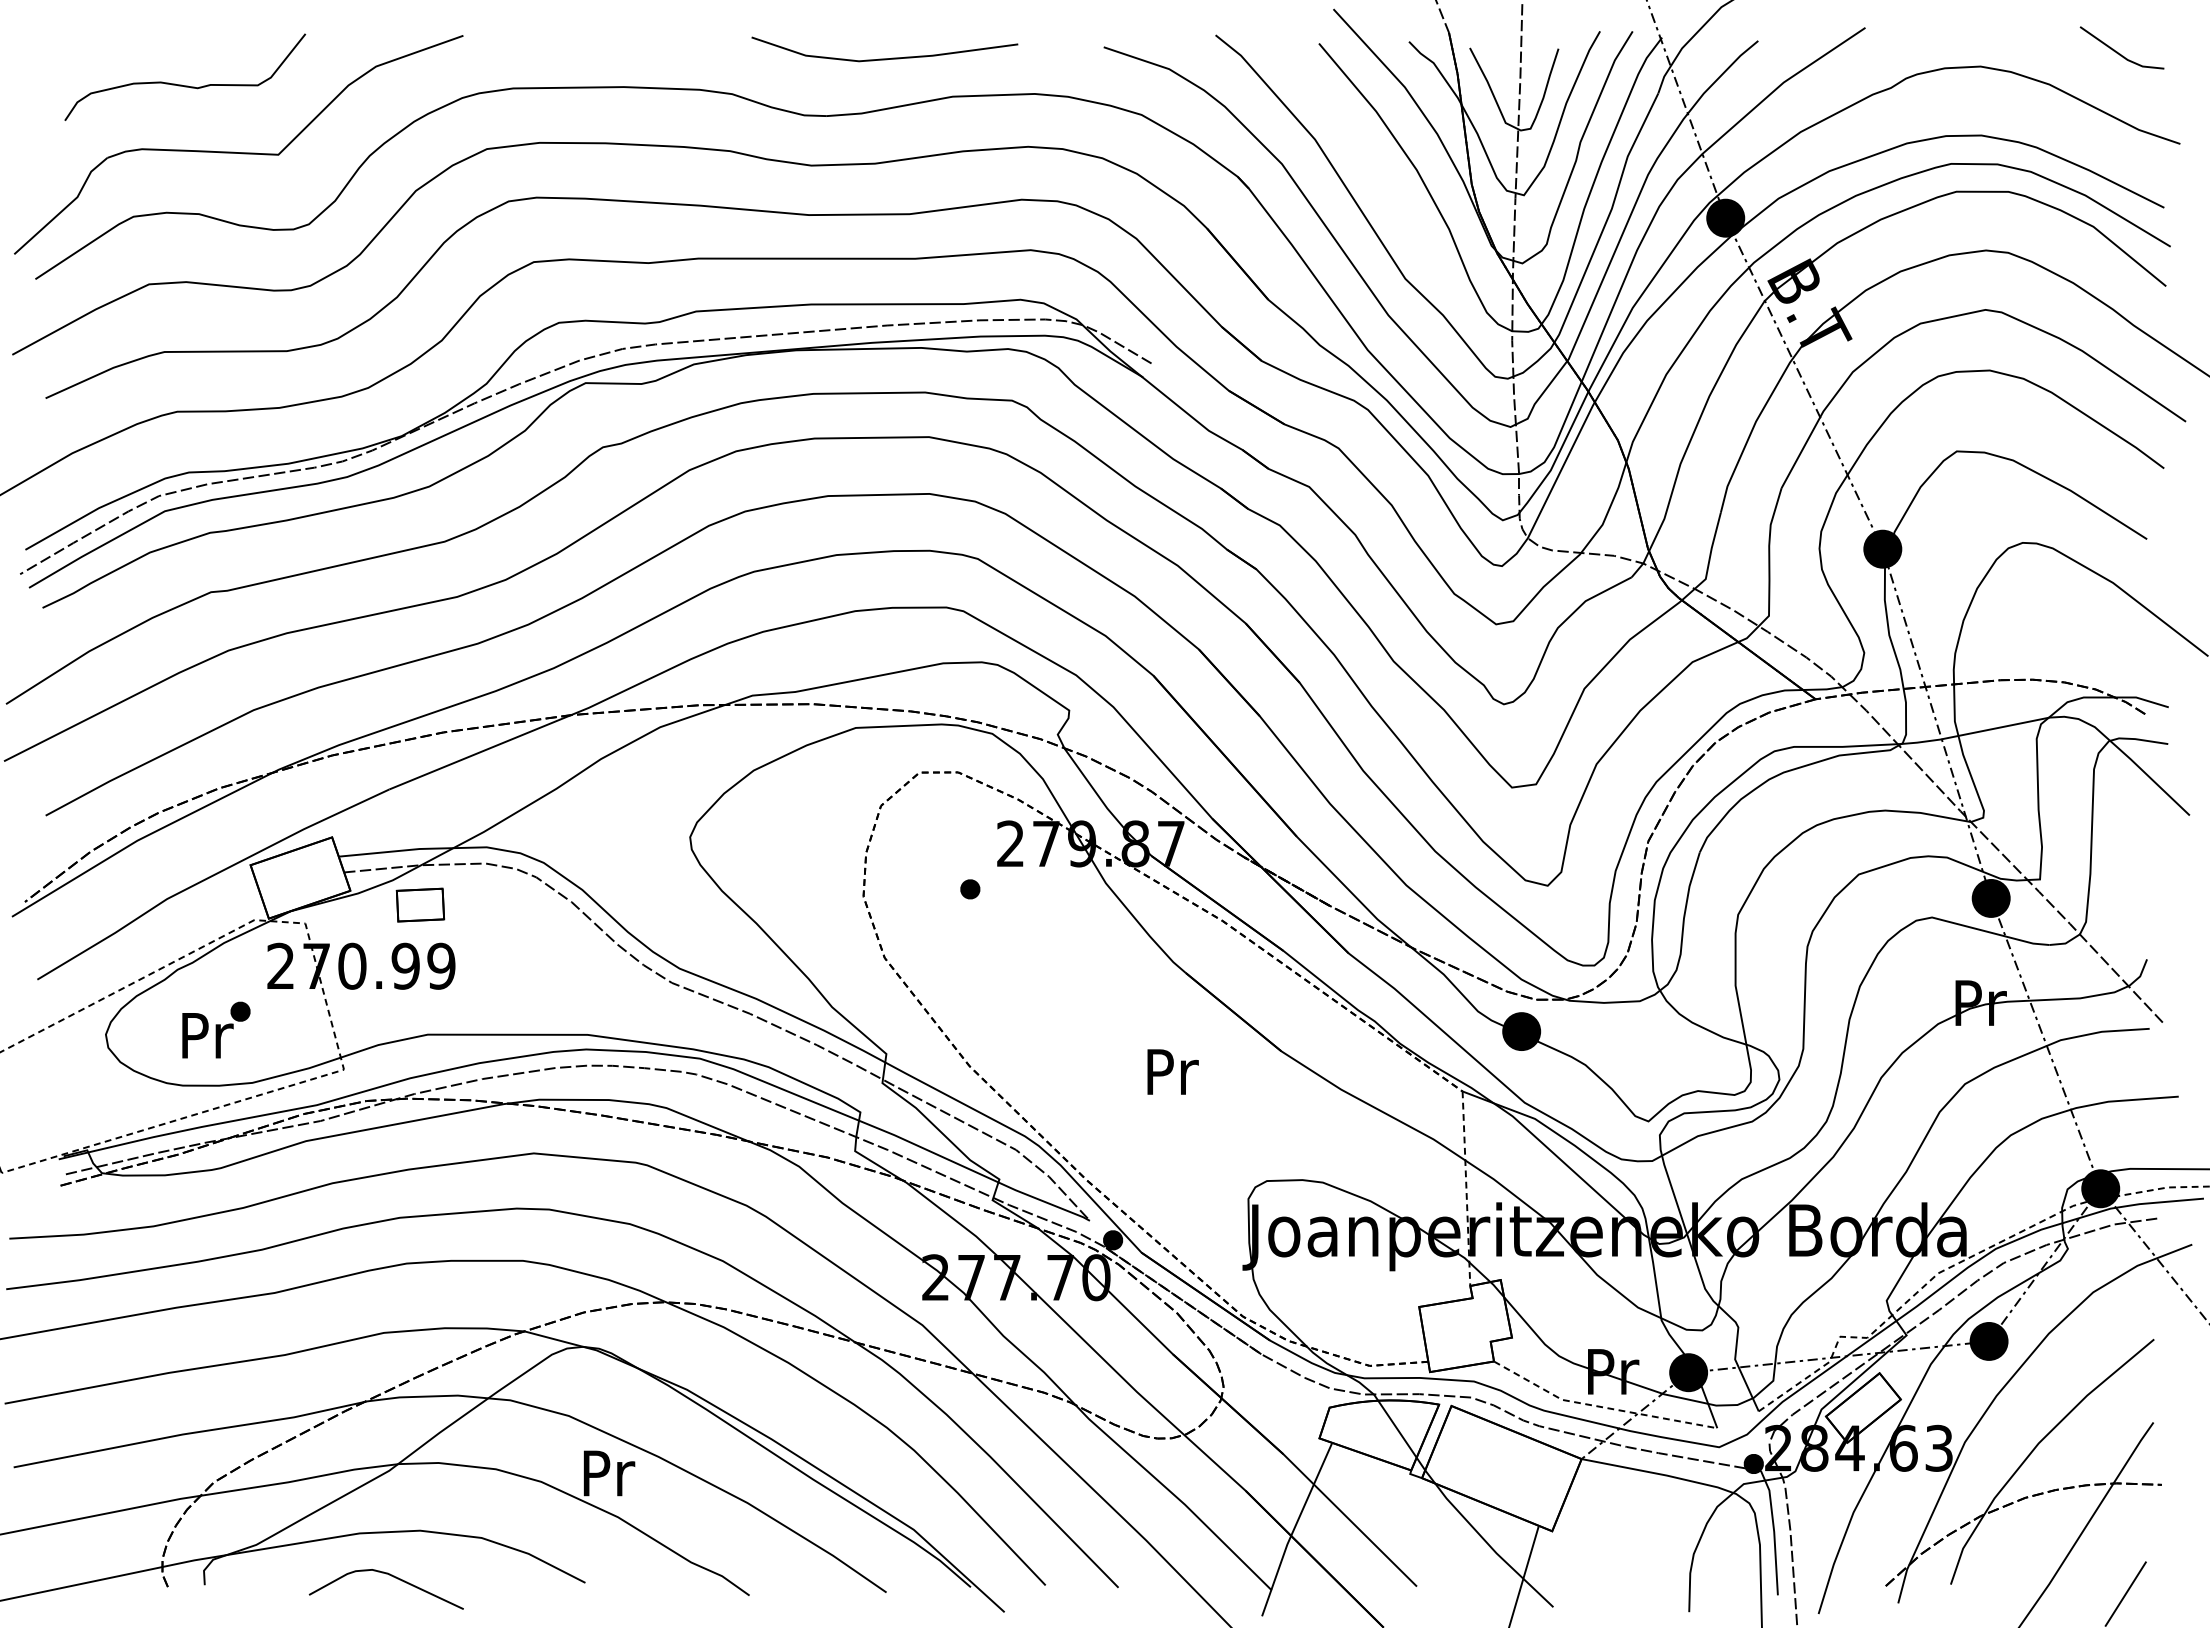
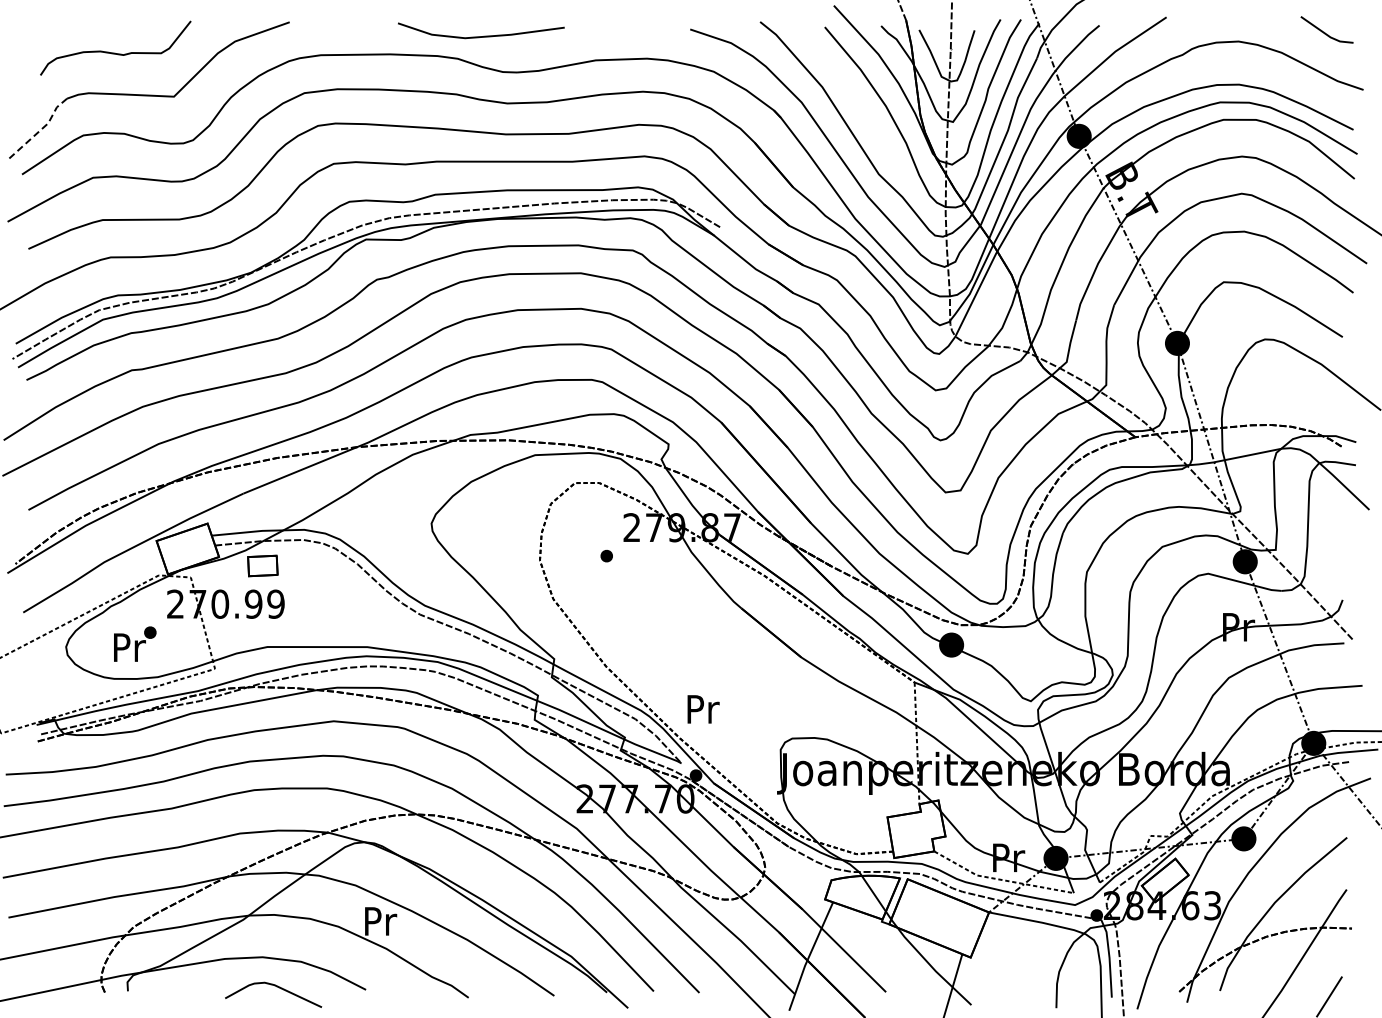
line: (889, 56) -> (484, 35), moved
line: (66, 207) -> (41, 129), solid -> dashed
text: (1172, 1072) -> (703, 709), moved
curve: (391, 1577) -> (276, 987), moved

